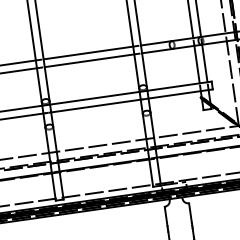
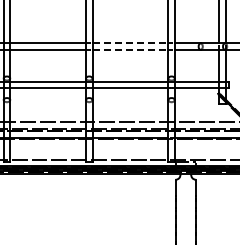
line: (88, 53) -> (130, 43), solid -> dashed
line: (89, 60) -> (130, 49), solid -> dashed

